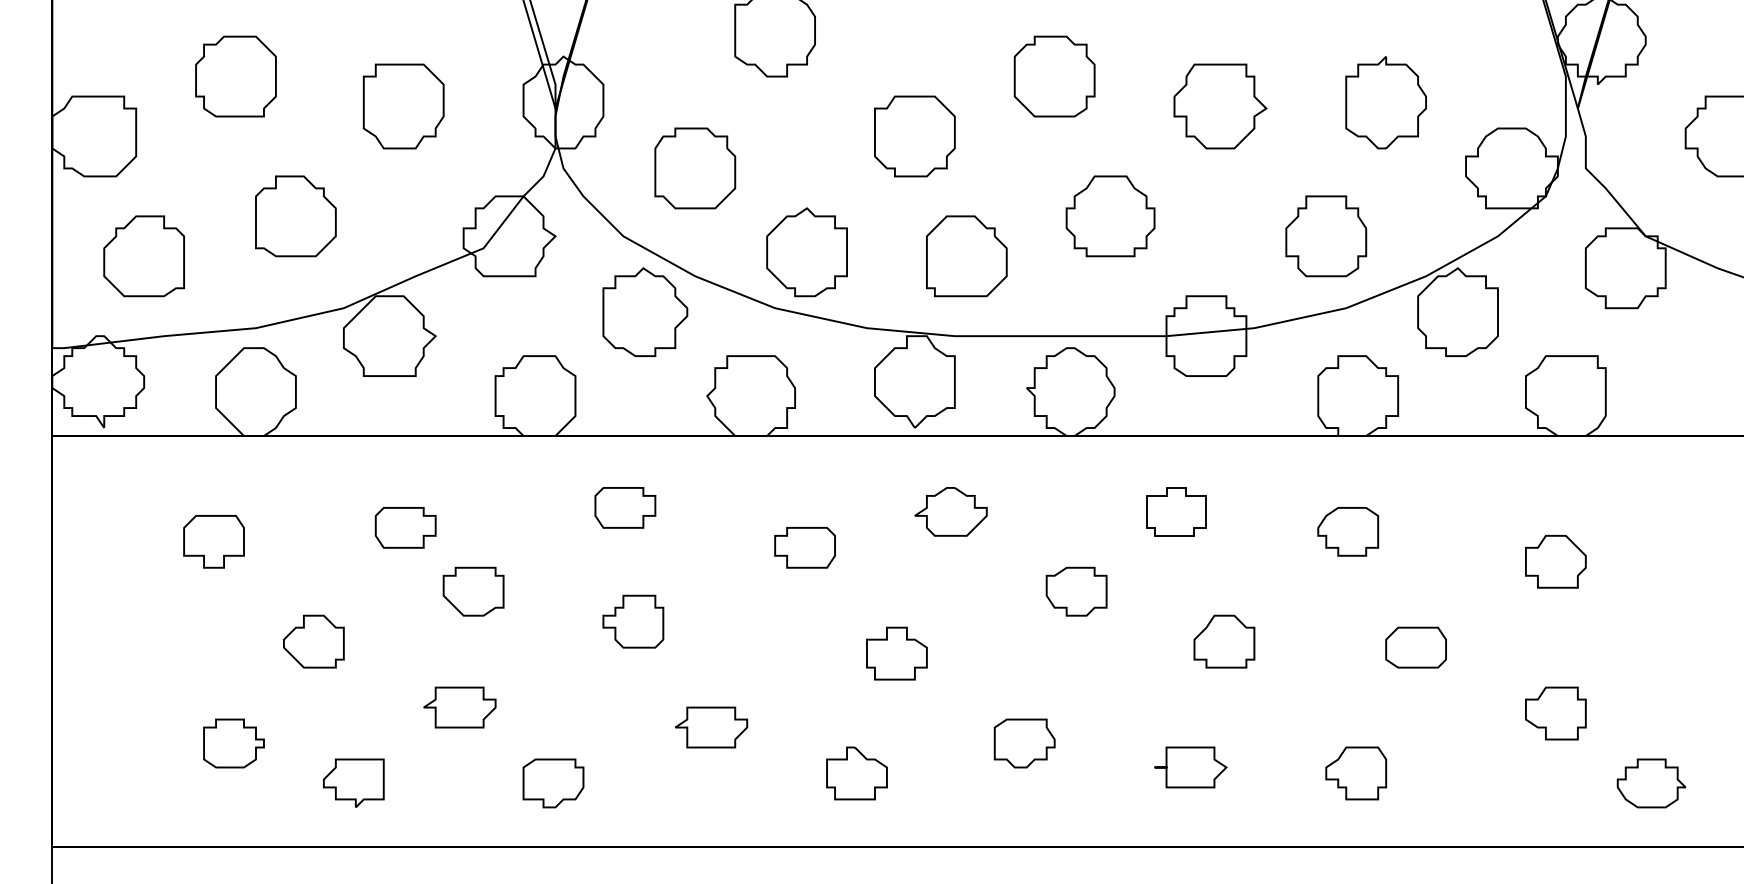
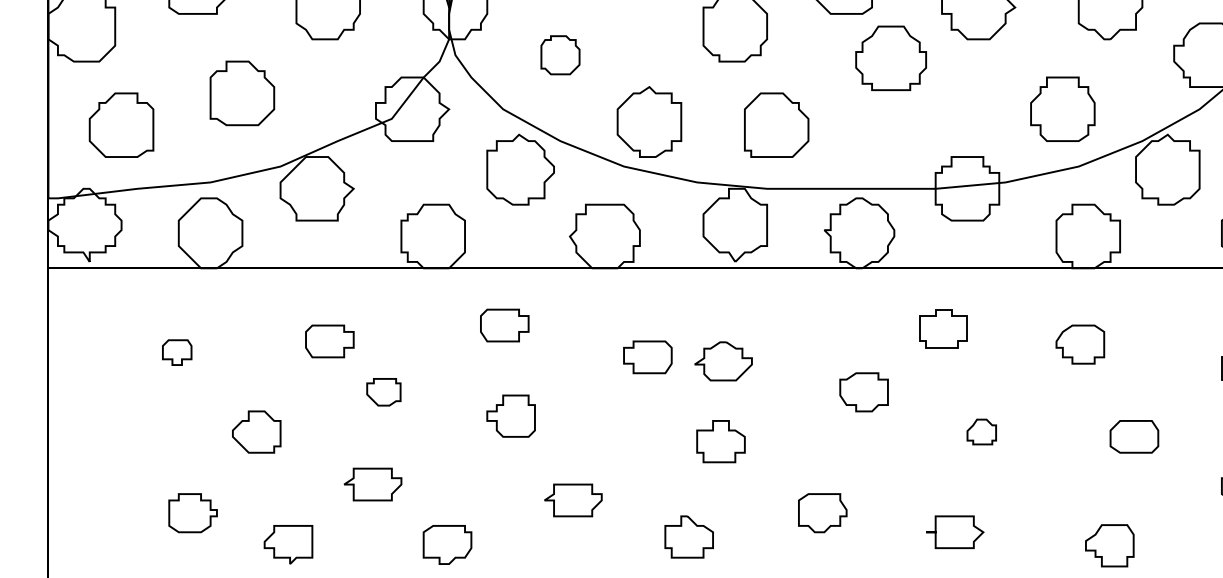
part: (695, 168) -> (560, 55), size x0.6
part: (1110, 216) -> (891, 58), moved
part: (950, 511) -> (723, 361), moved
part: (213, 541) -> (176, 352), size x0.6
part: (473, 591) -> (383, 392), size x0.7
part: (1224, 641) -> (981, 431), size x0.6
part: (1356, 773) -> (1110, 545), moved

